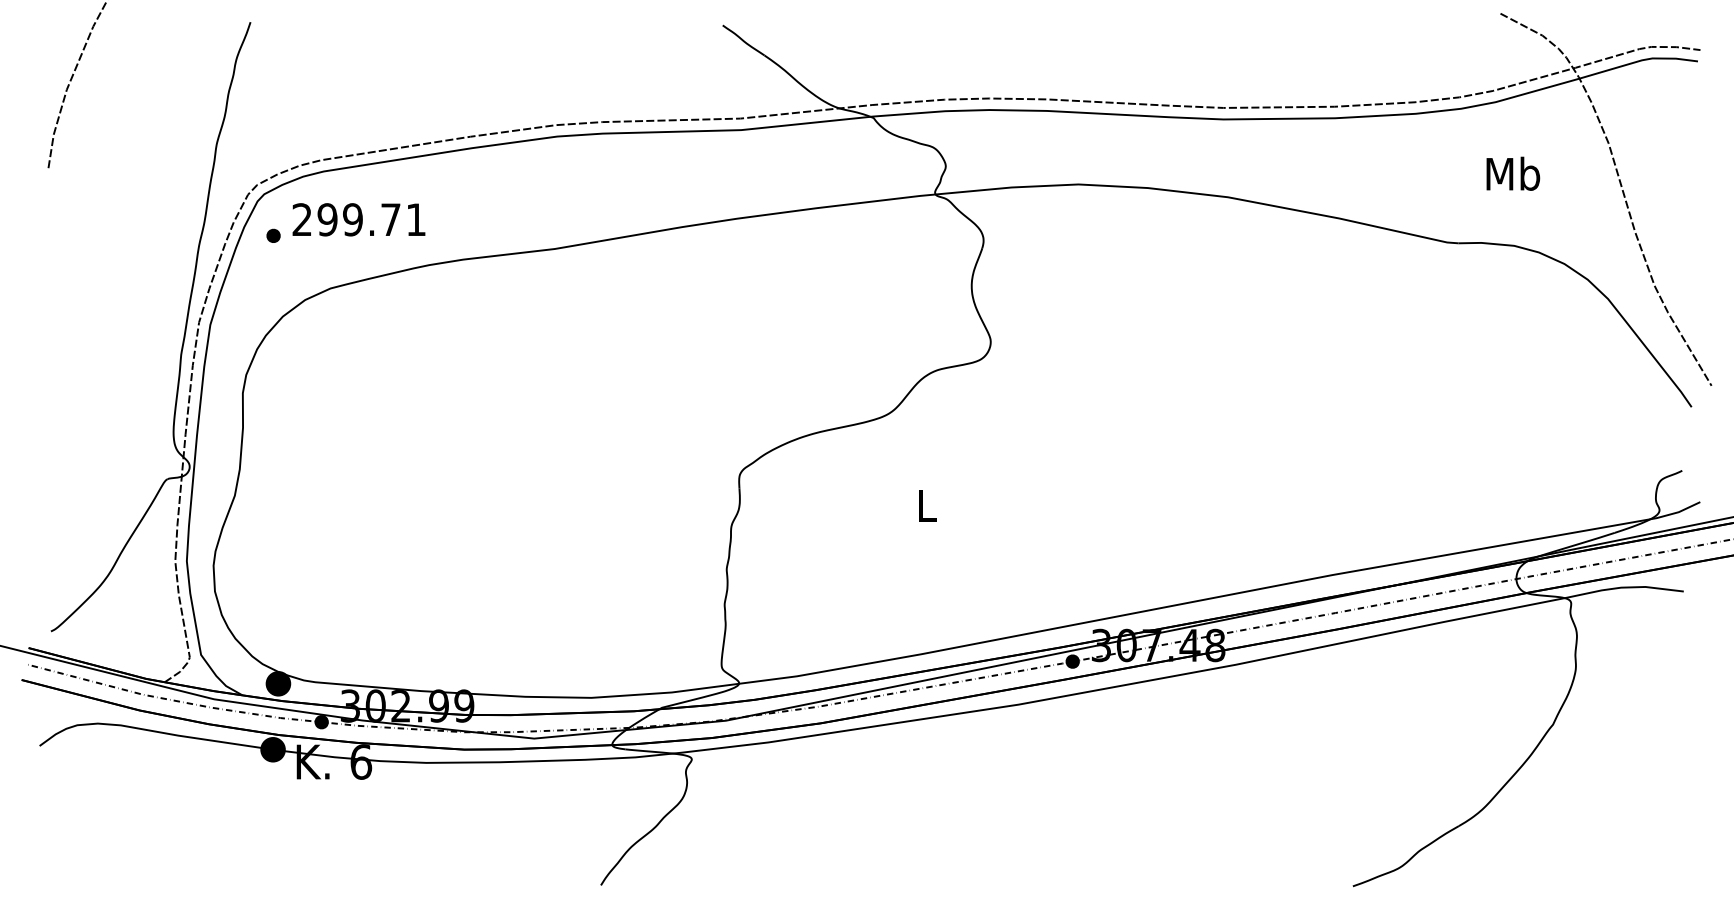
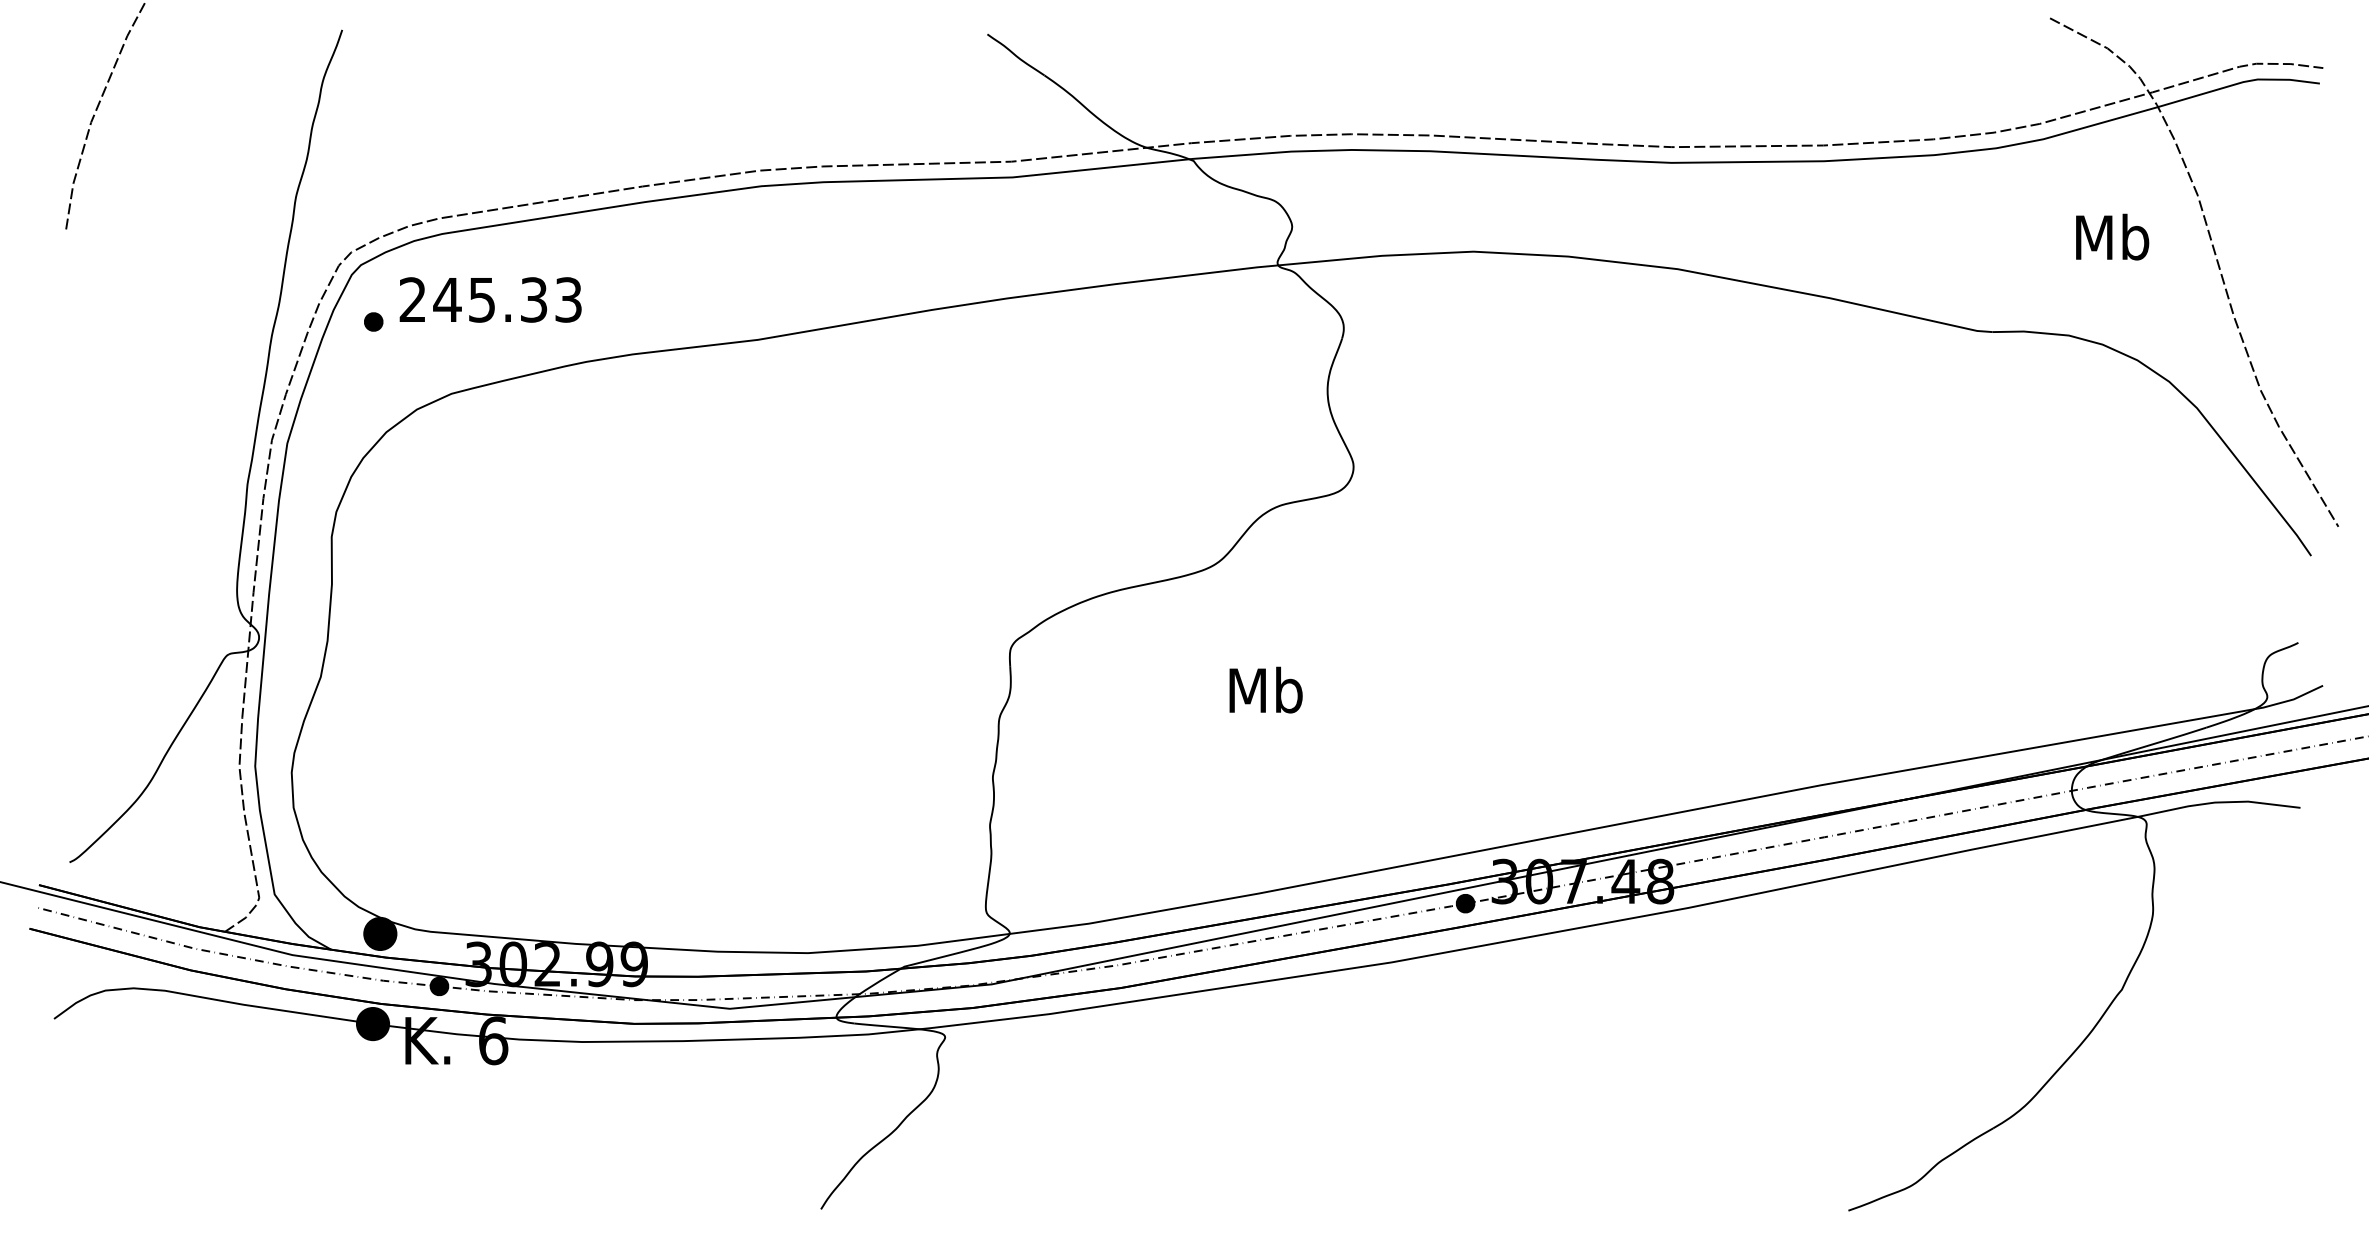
text: (1513, 173) -> (2112, 236), moved
text: (371, 219) -> (507, 299), 299.71 -> 245.33
text: (926, 504) -> (1265, 689), L -> Mb

